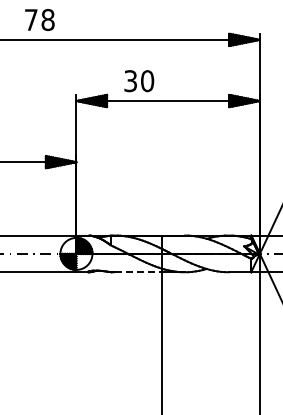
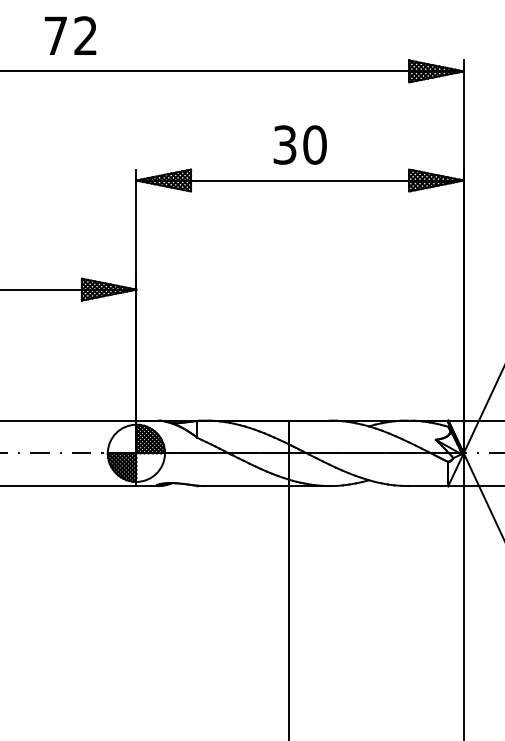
text: (47, 19) -> (84, 35), 78 -> 72
text: (139, 81) -> (300, 145), moved
line: (139, 272) -> (248, 486), dashed -> solid

